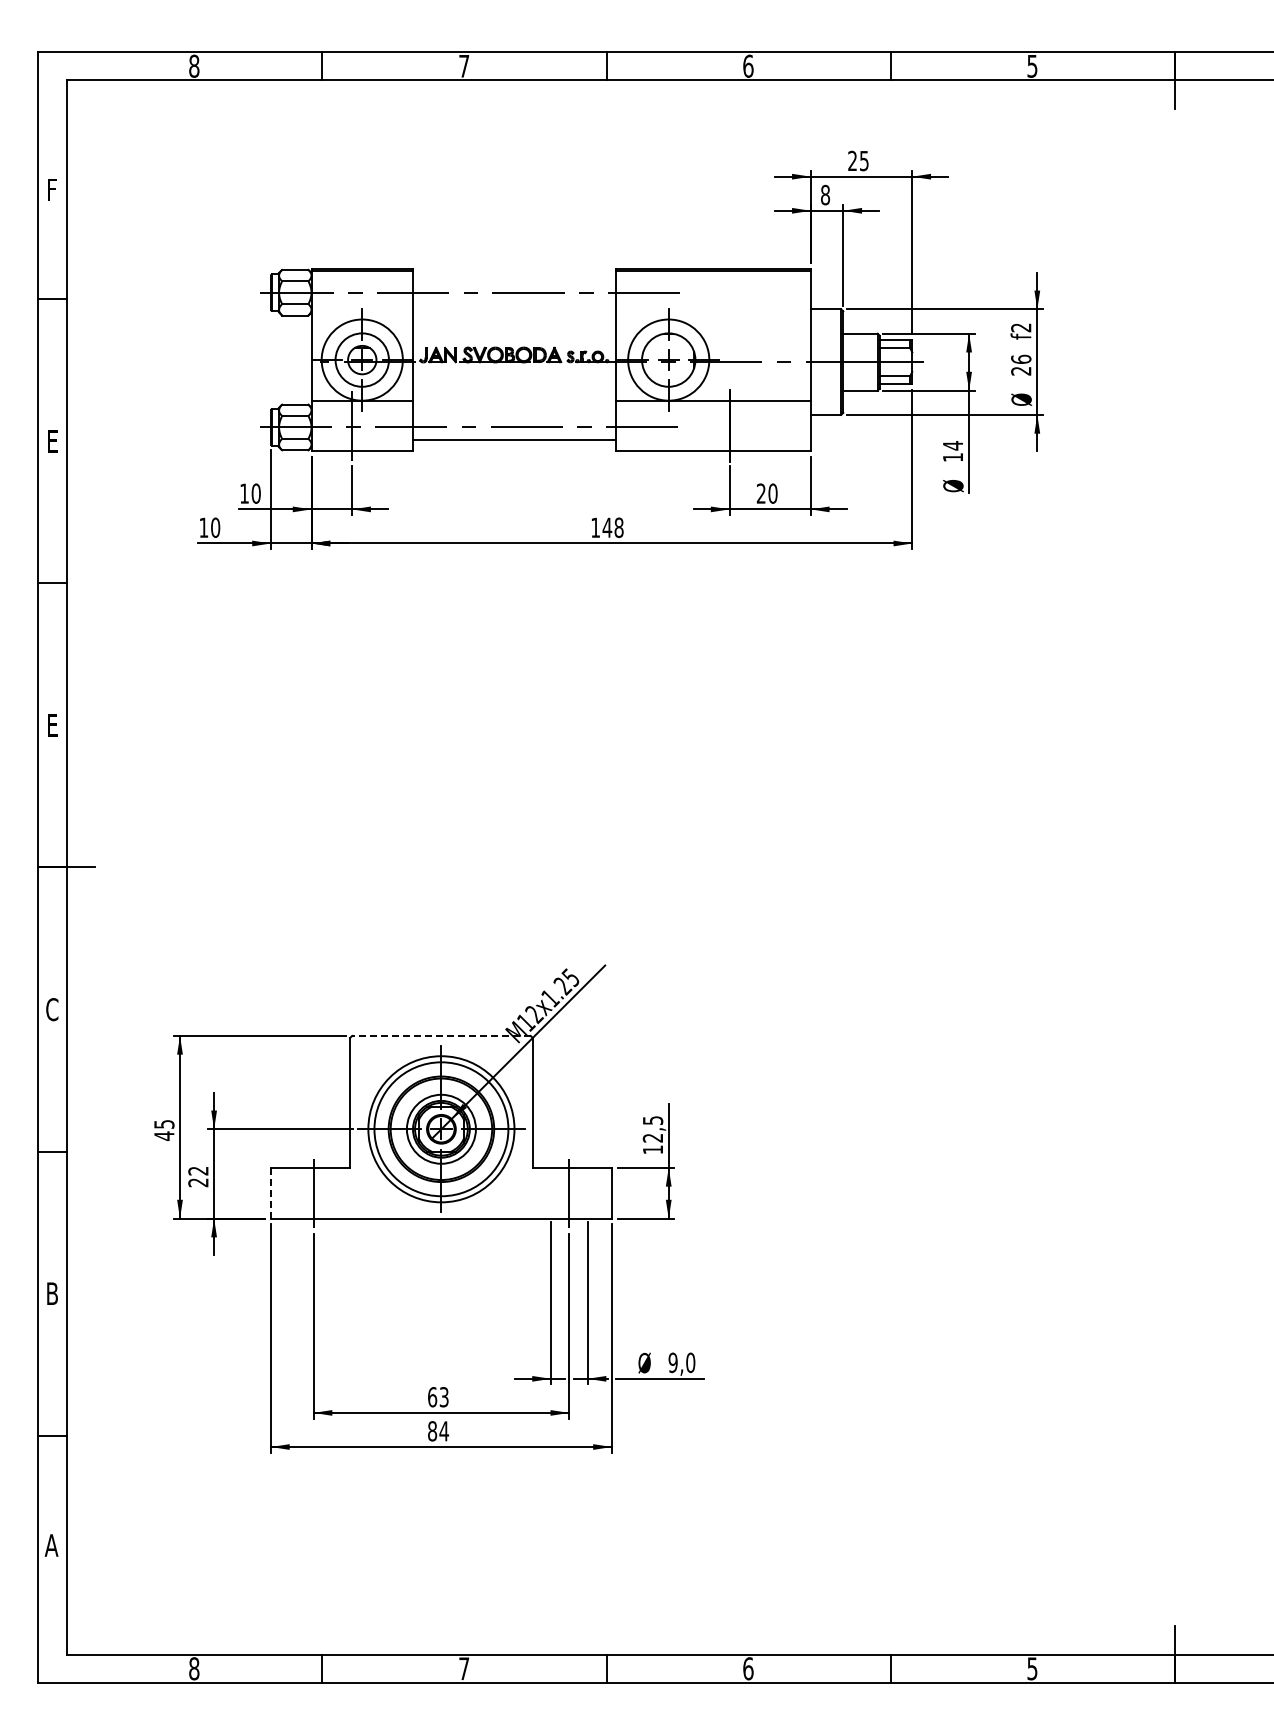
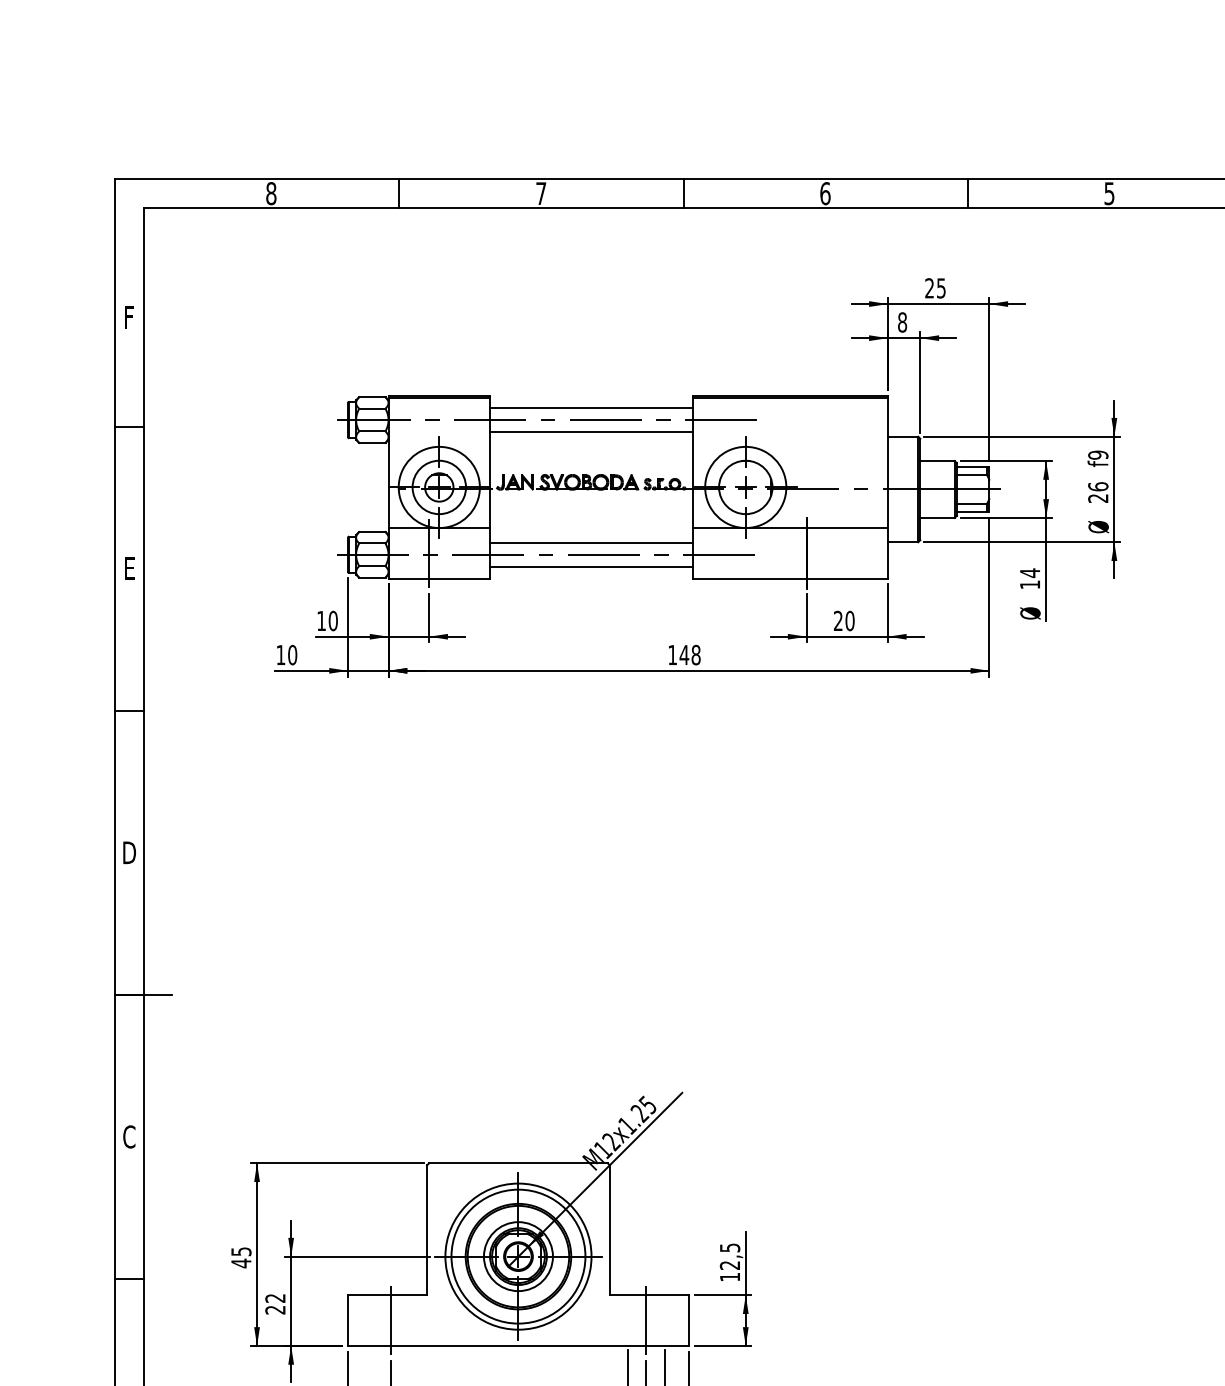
line: (514, 280) -> (591, 407), added
line: (514, 304) -> (591, 431), added
text: (1021, 327) -> (1098, 454), f2 -> f9
line: (514, 415) -> (591, 542), added
text: (52, 725) -> (129, 852), E -> D
line: (440, 1035) -> (517, 1162), dashed -> solid
line: (270, 1193) -> (347, 1320), dashed -> solid

